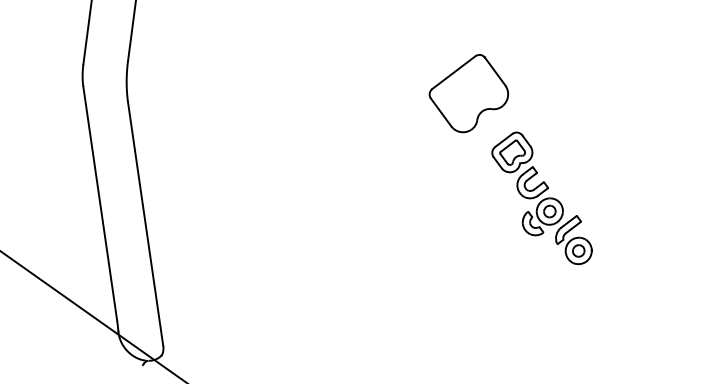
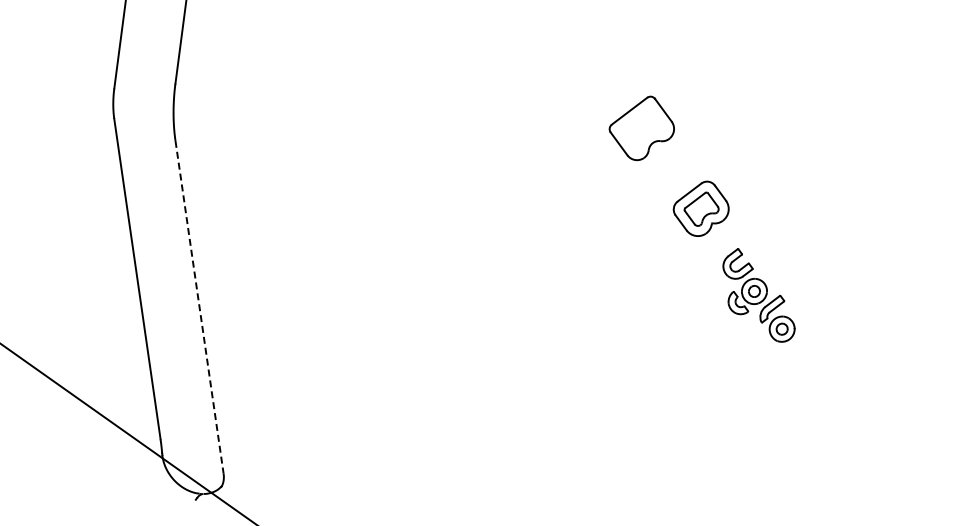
part: (468, 93) -> (641, 128), size x0.6
part: (554, 215) -> (758, 295), size x0.7
line: (145, 224) -> (199, 307), solid -> dashed

